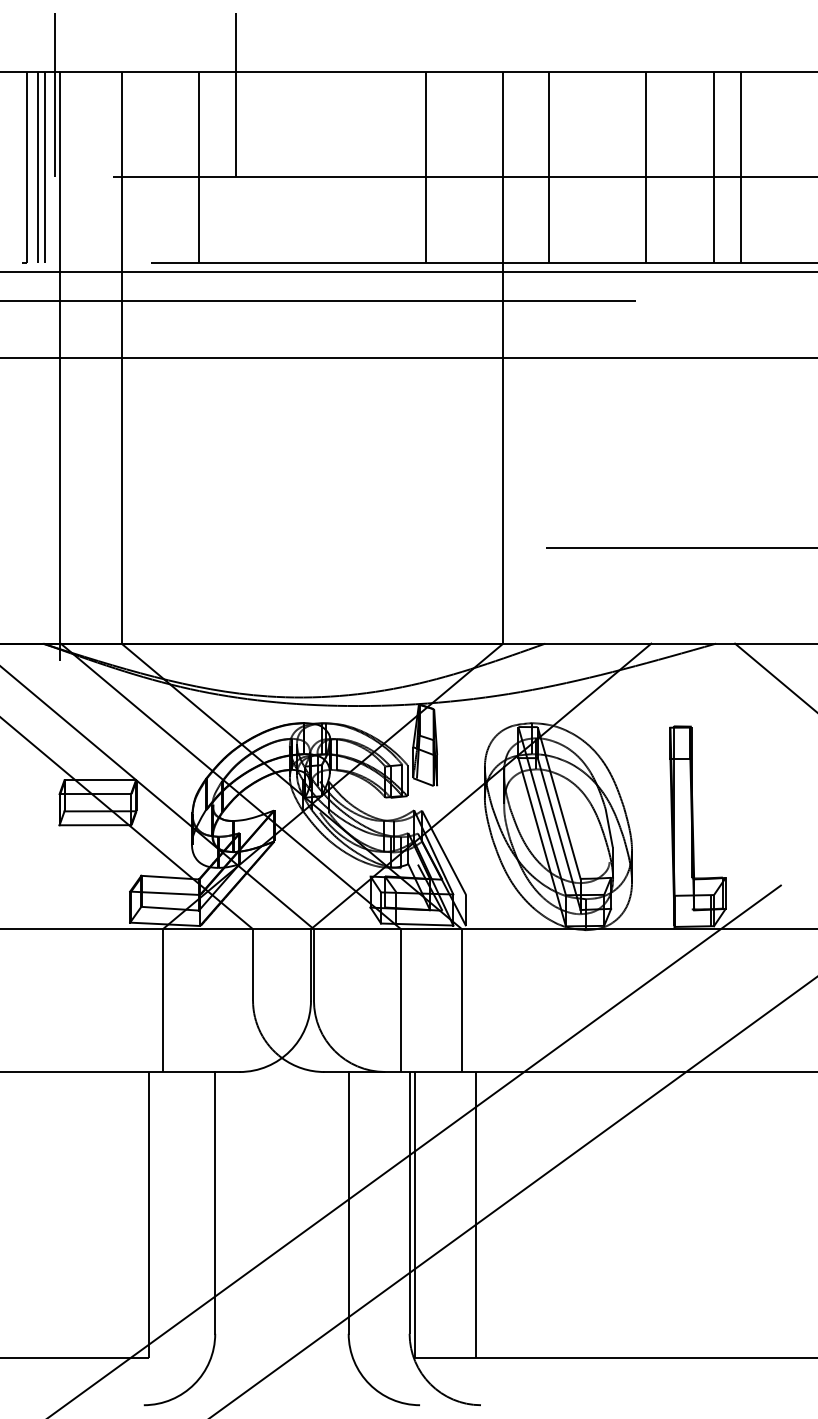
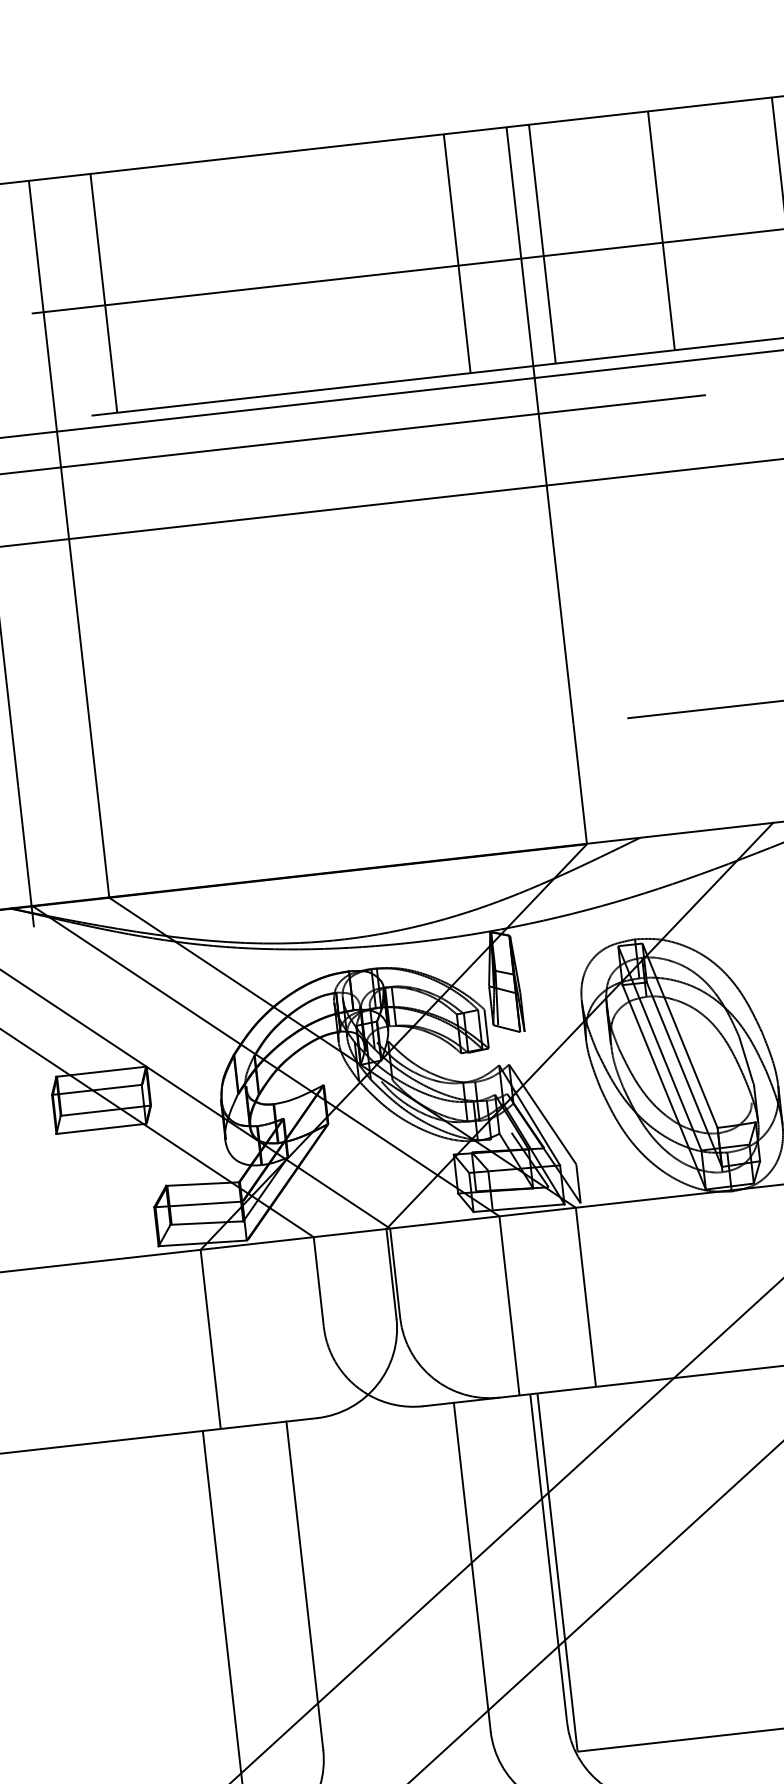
line: (236, 94) -> (175, 192), removed
line: (199, 167) -> (104, 293), moved
line: (425, 167) -> (456, 253), moved
line: (548, 167) -> (542, 243), moved
line: (645, 167) -> (661, 230), moved
line: (476, 1214) -> (634, 1563), removed

